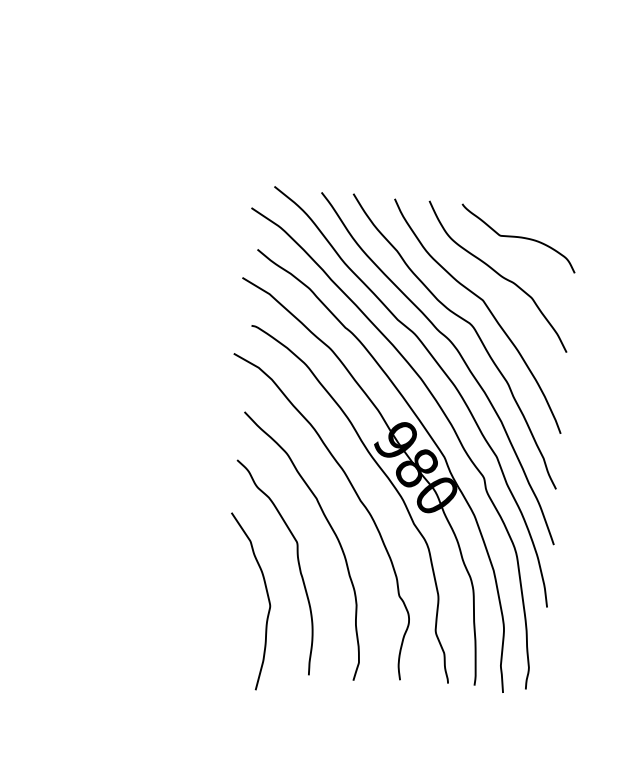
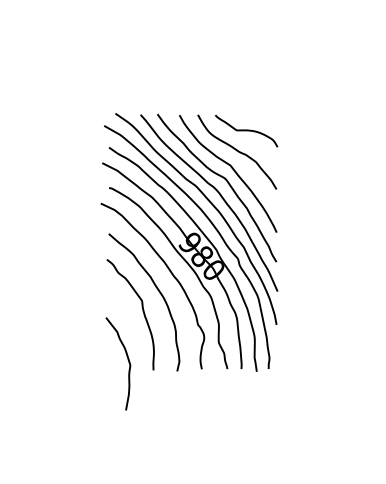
curve: (265, 594) -> (127, 359), moved

